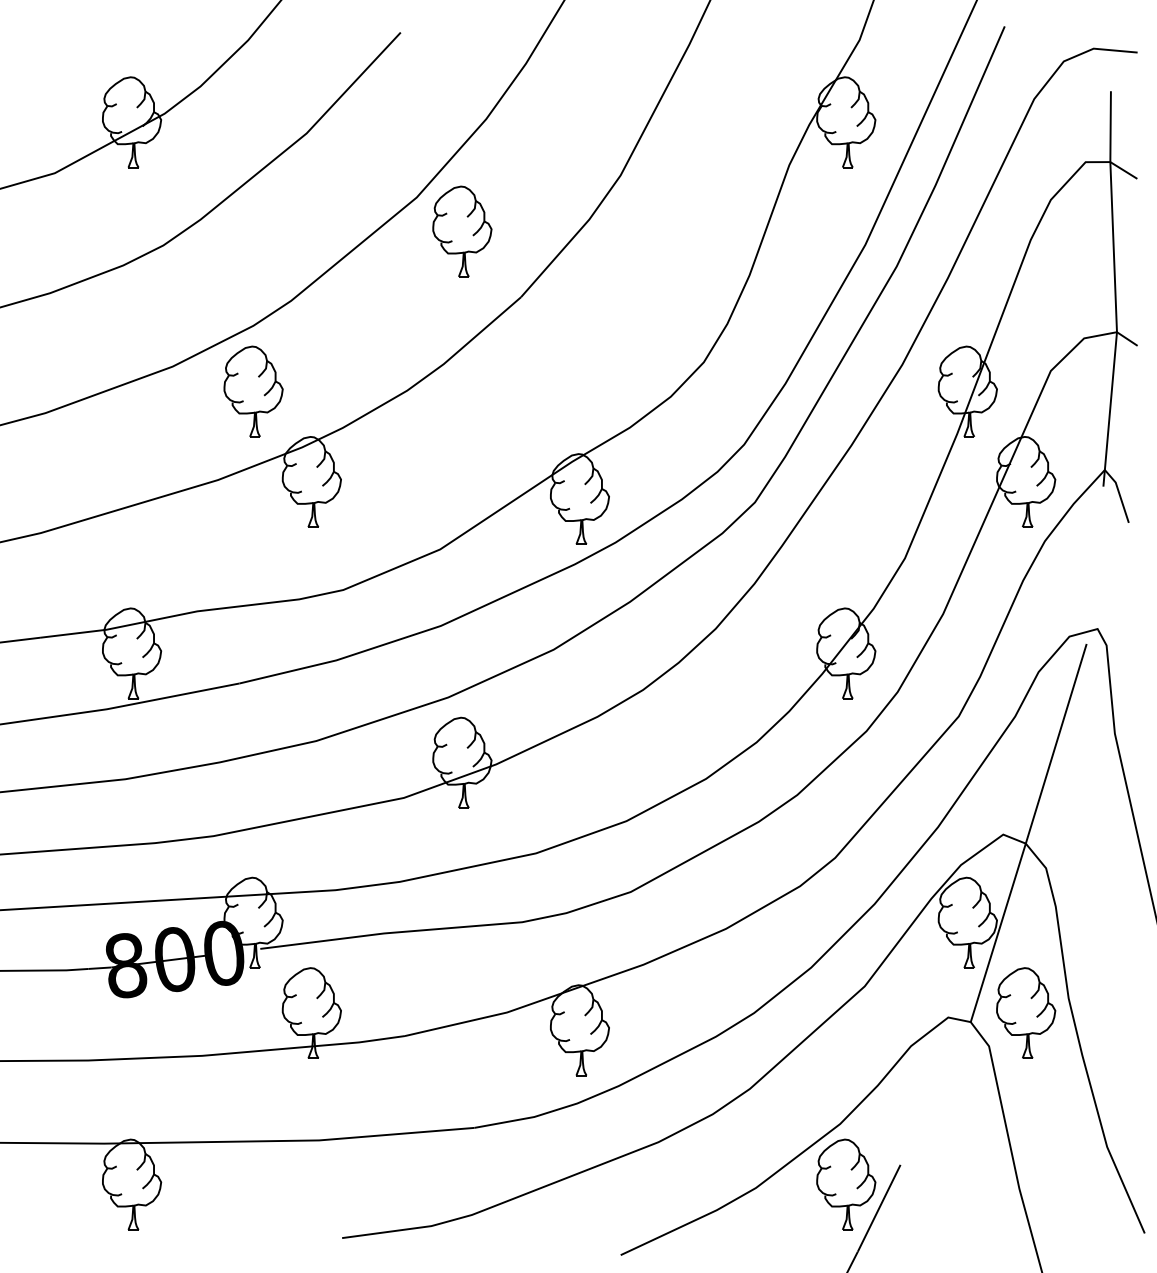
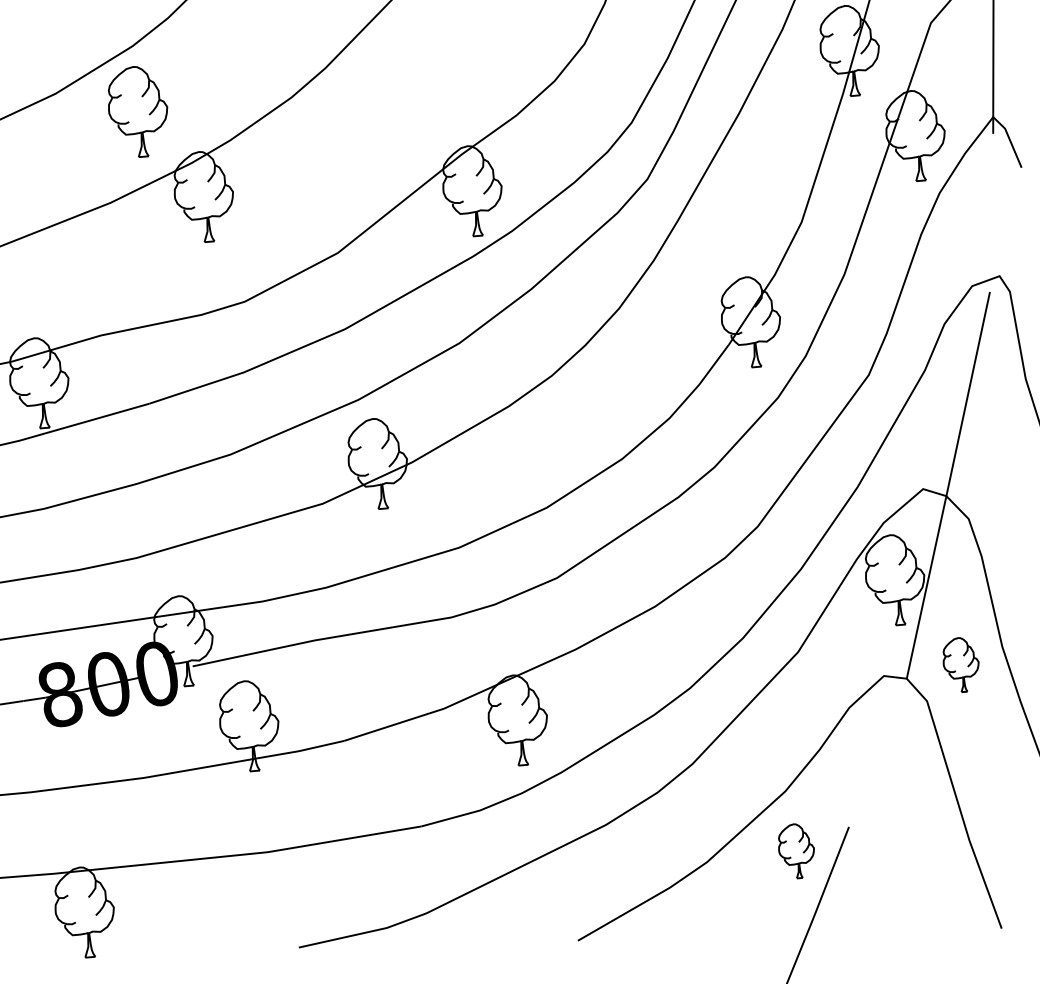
part: (1026, 1012) -> (961, 664), size x0.6
part: (846, 1184) -> (796, 851), size x0.6

